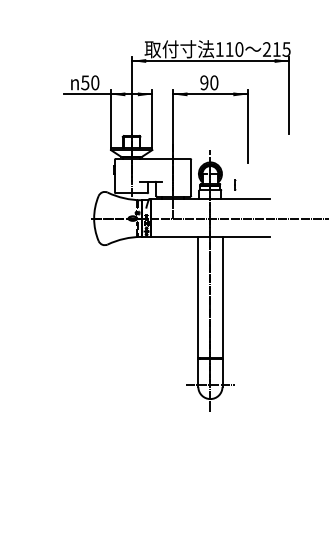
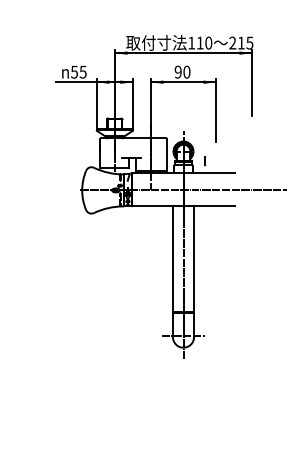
text: (94, 82) -> (82, 71), 50 -> 55

